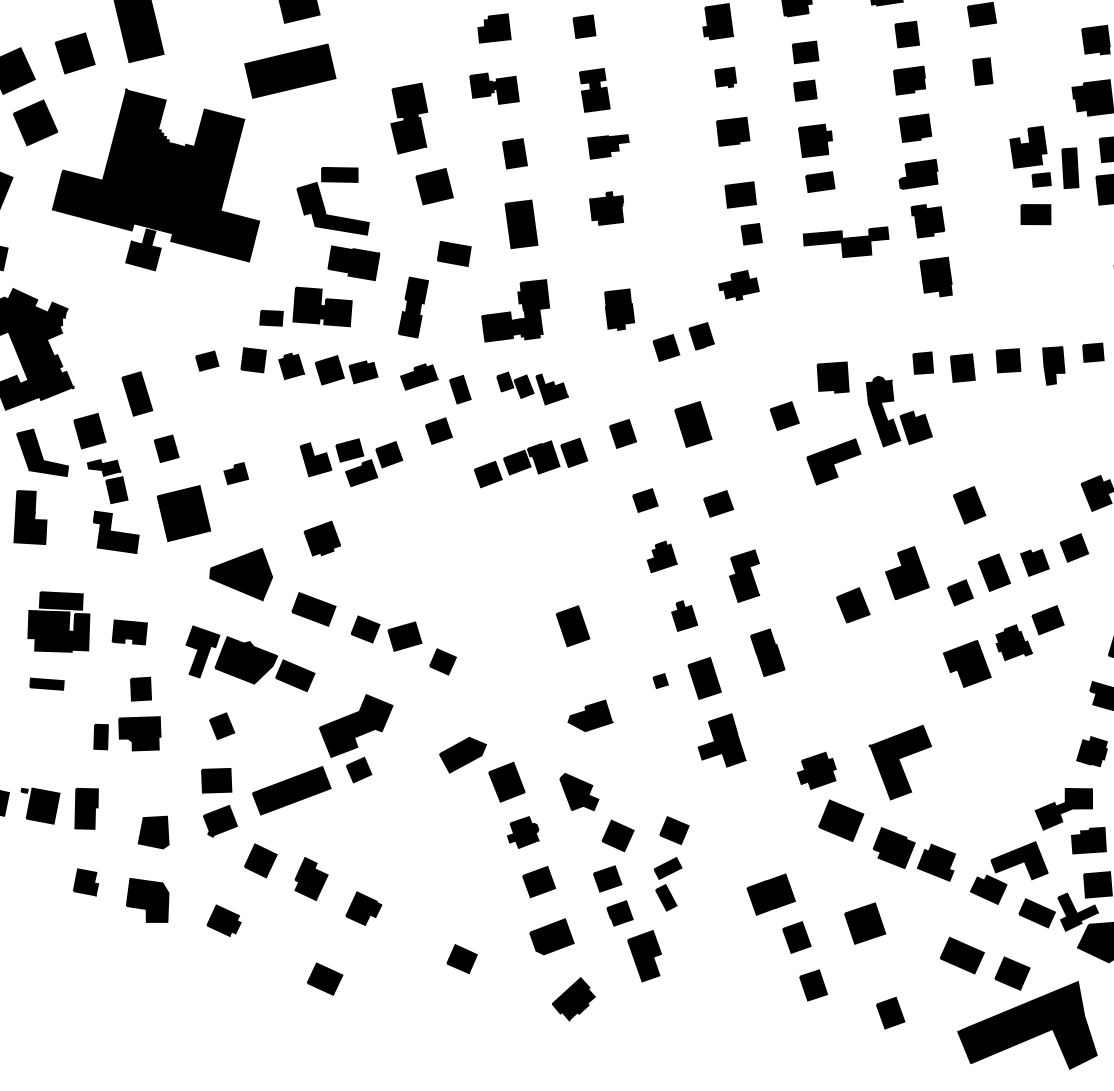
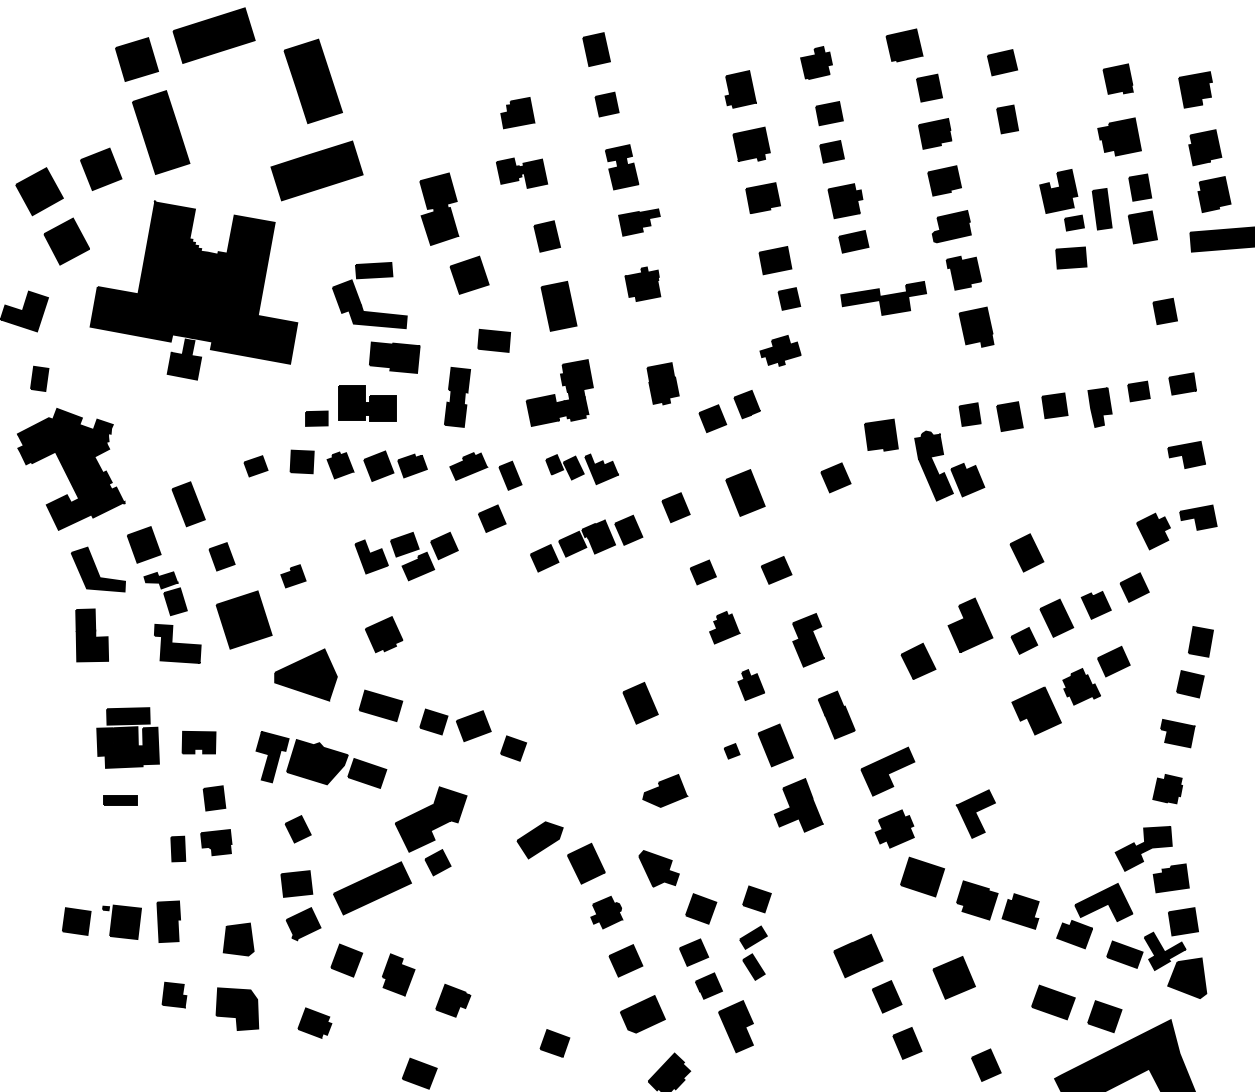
part: (725, 76) -> (751, 143), size x1.67
part: (833, 461) -> (887, 771), moved
part: (139, 733) -> (216, 842), size x0.71
part: (898, 761) -> (975, 813), size x0.62

